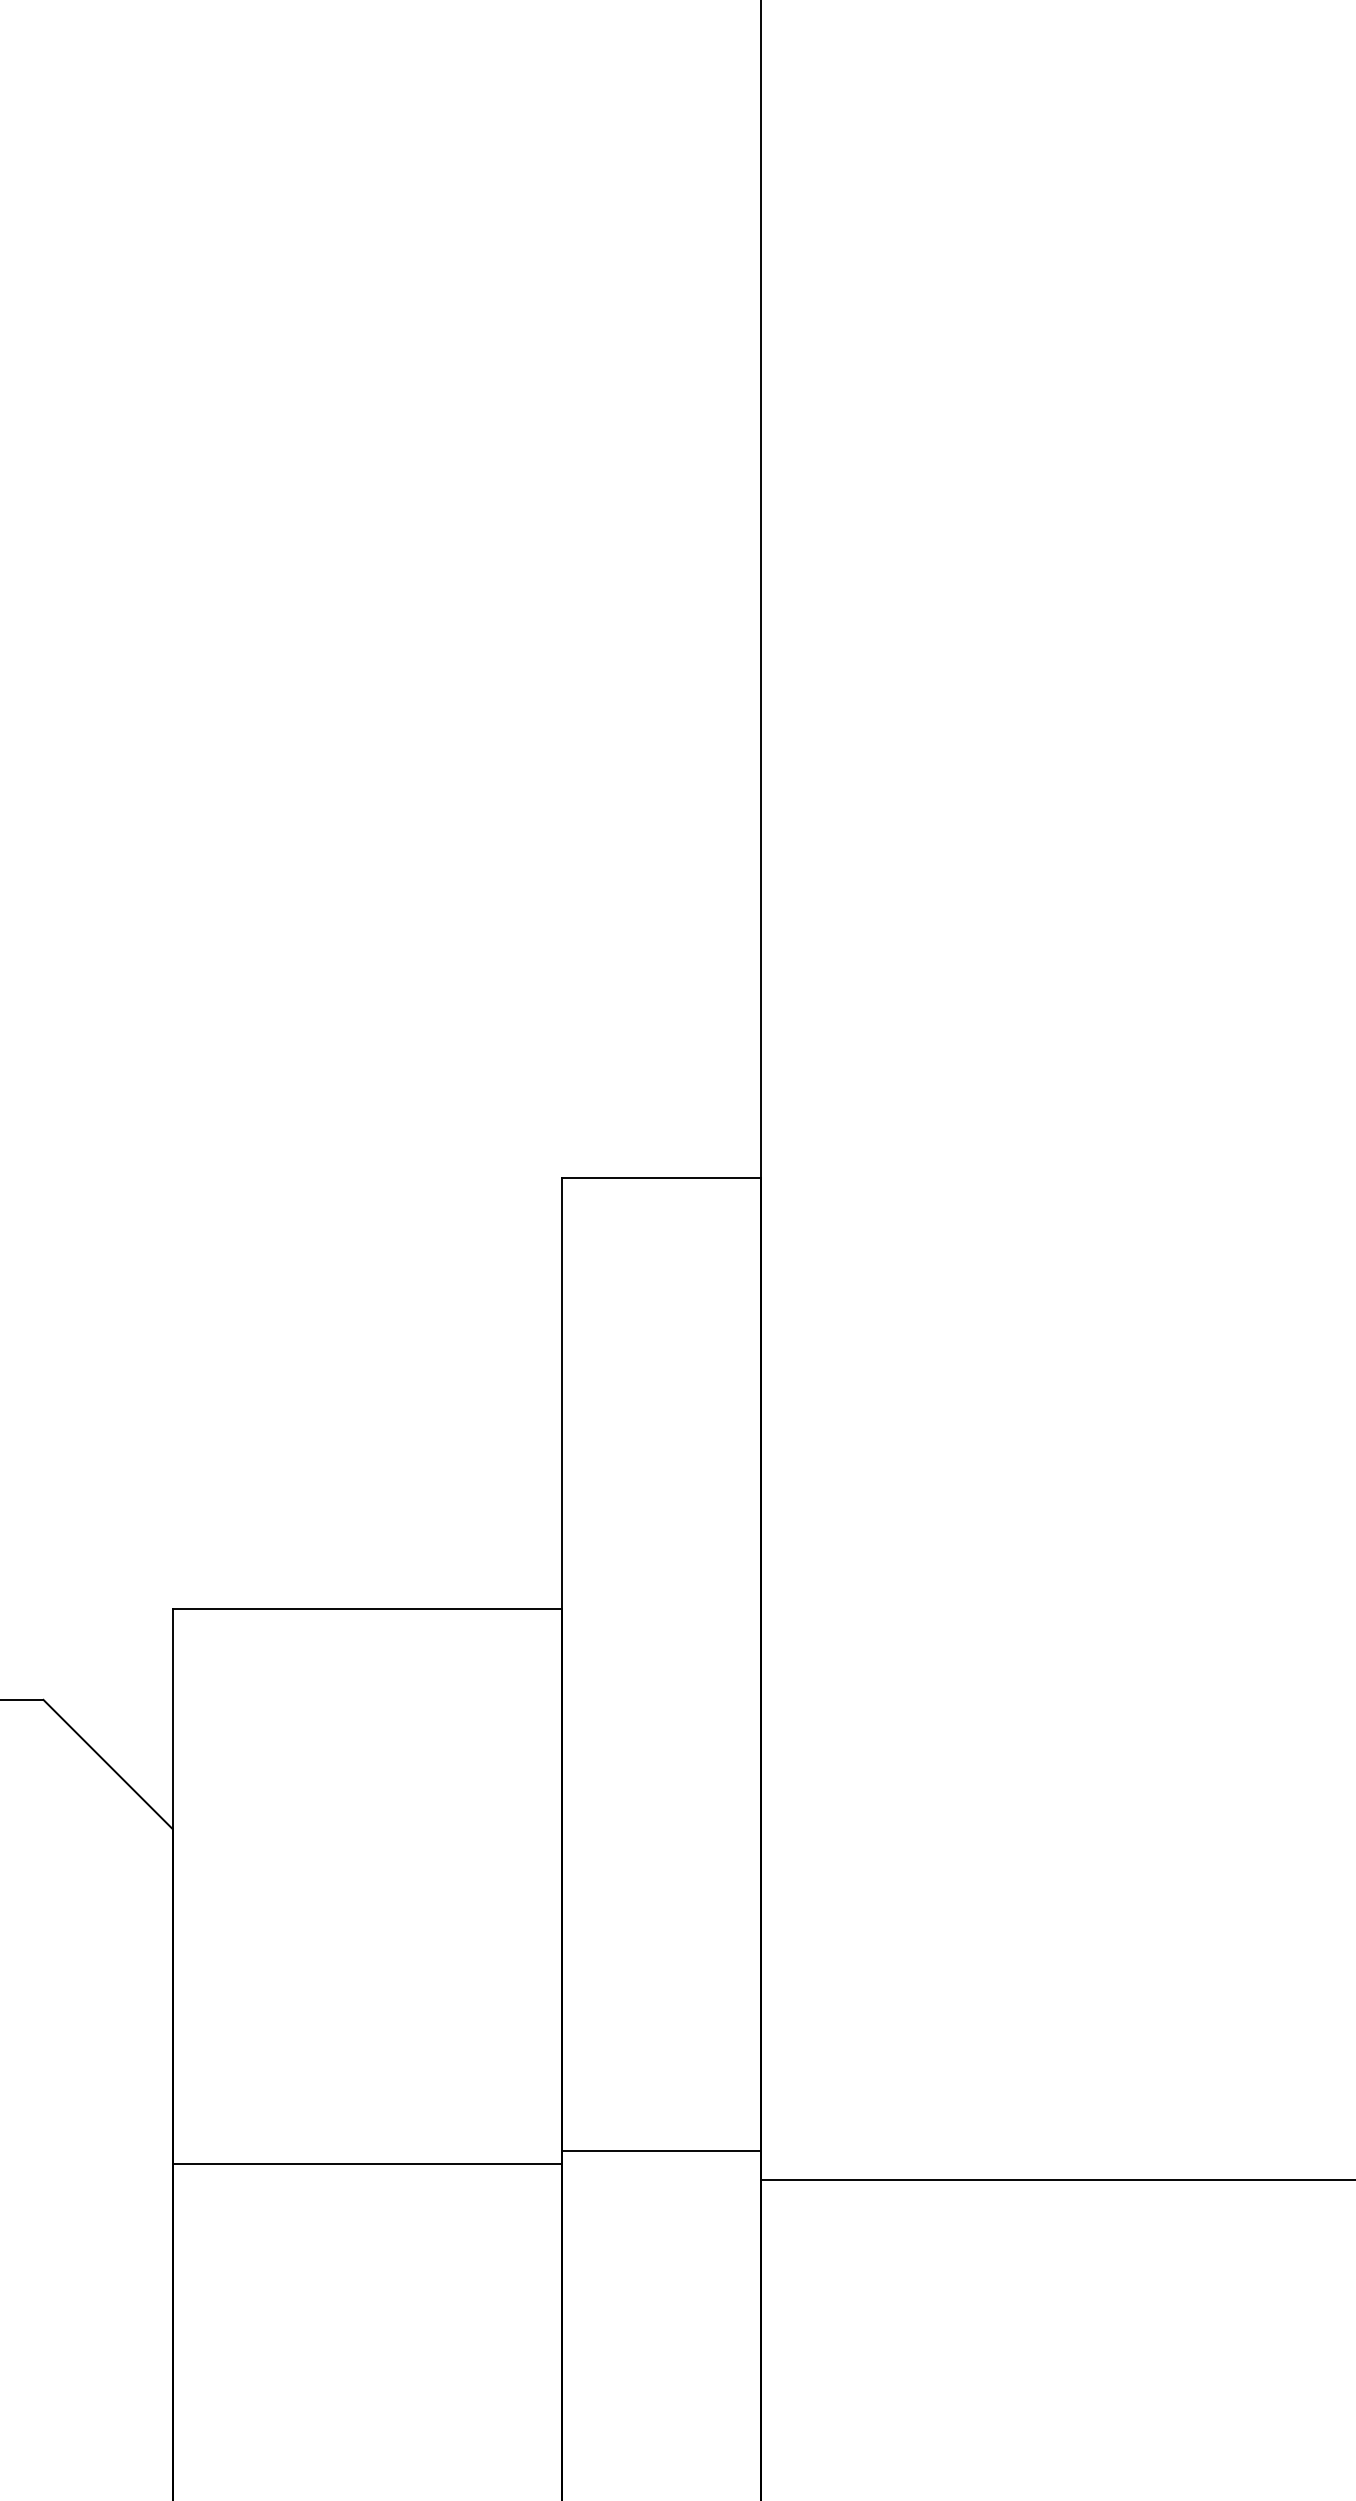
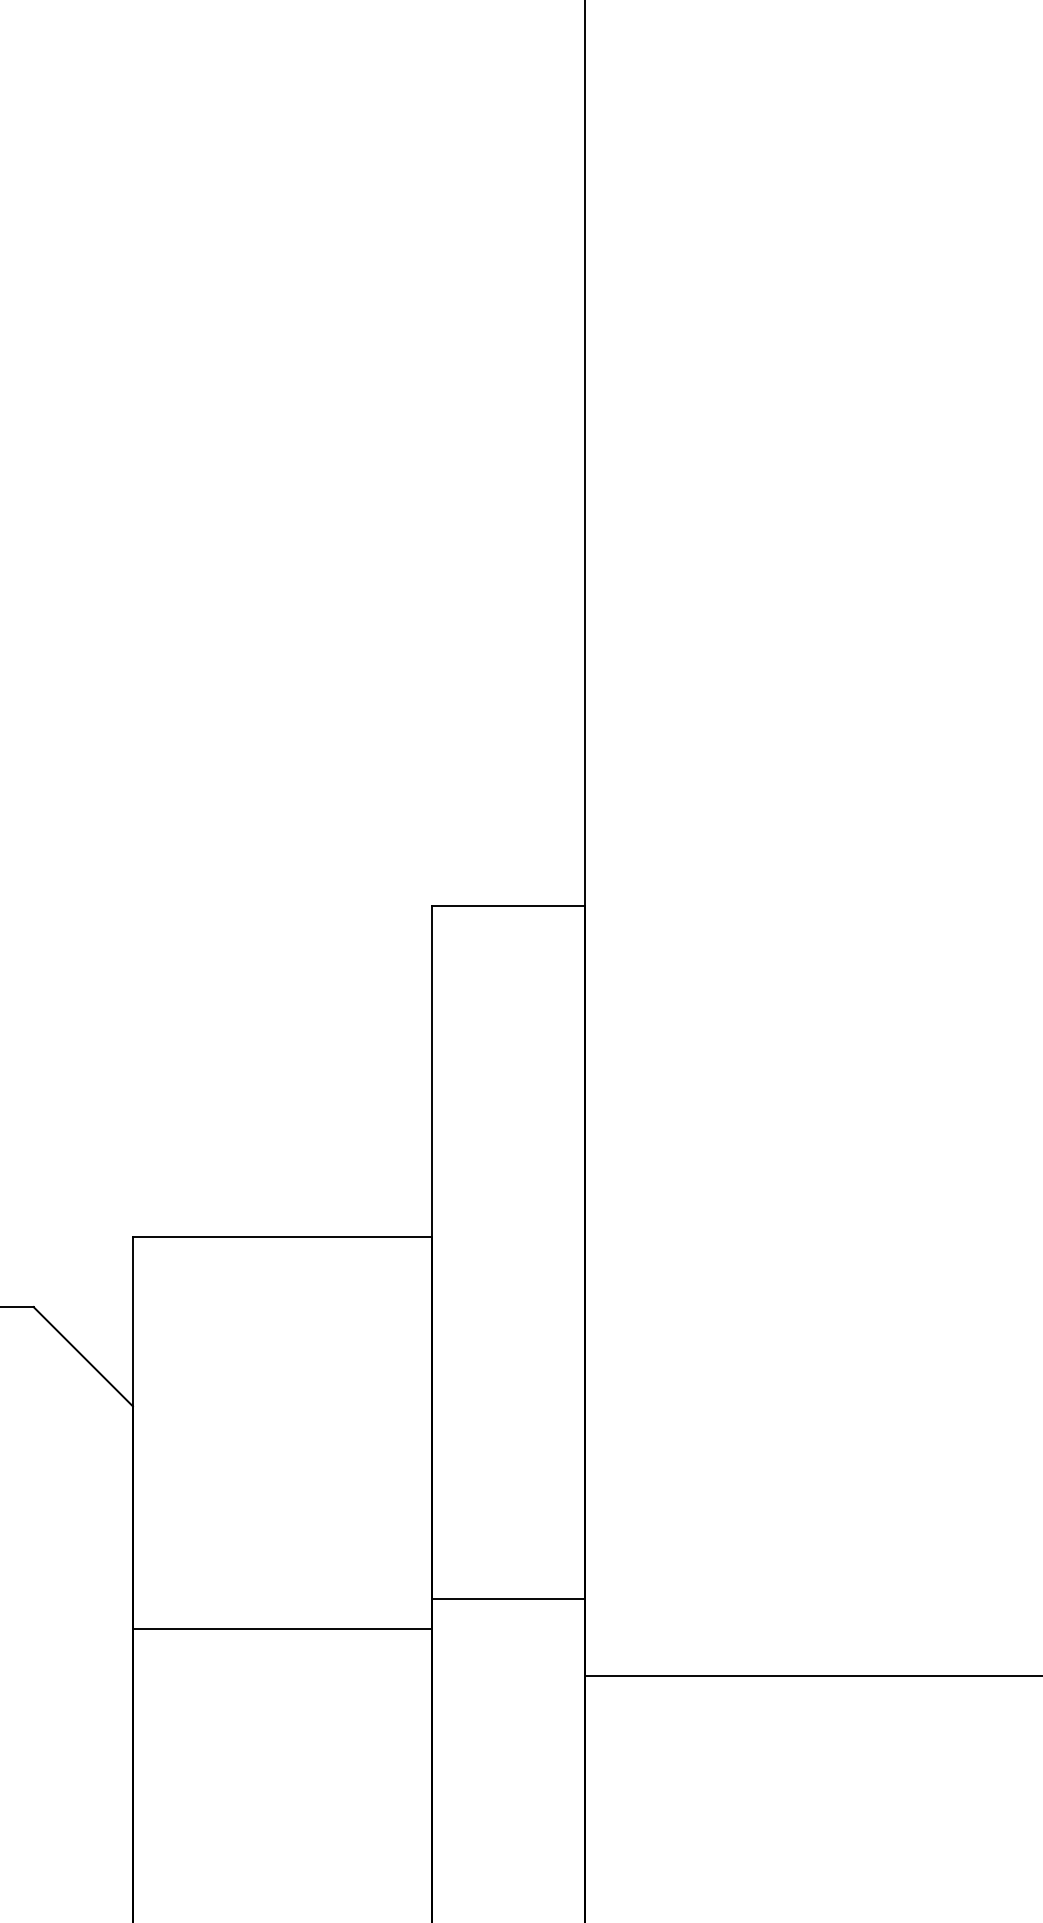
line: (661, 2151) -> (508, 1599), moved
line: (367, 2163) -> (282, 1628), moved

